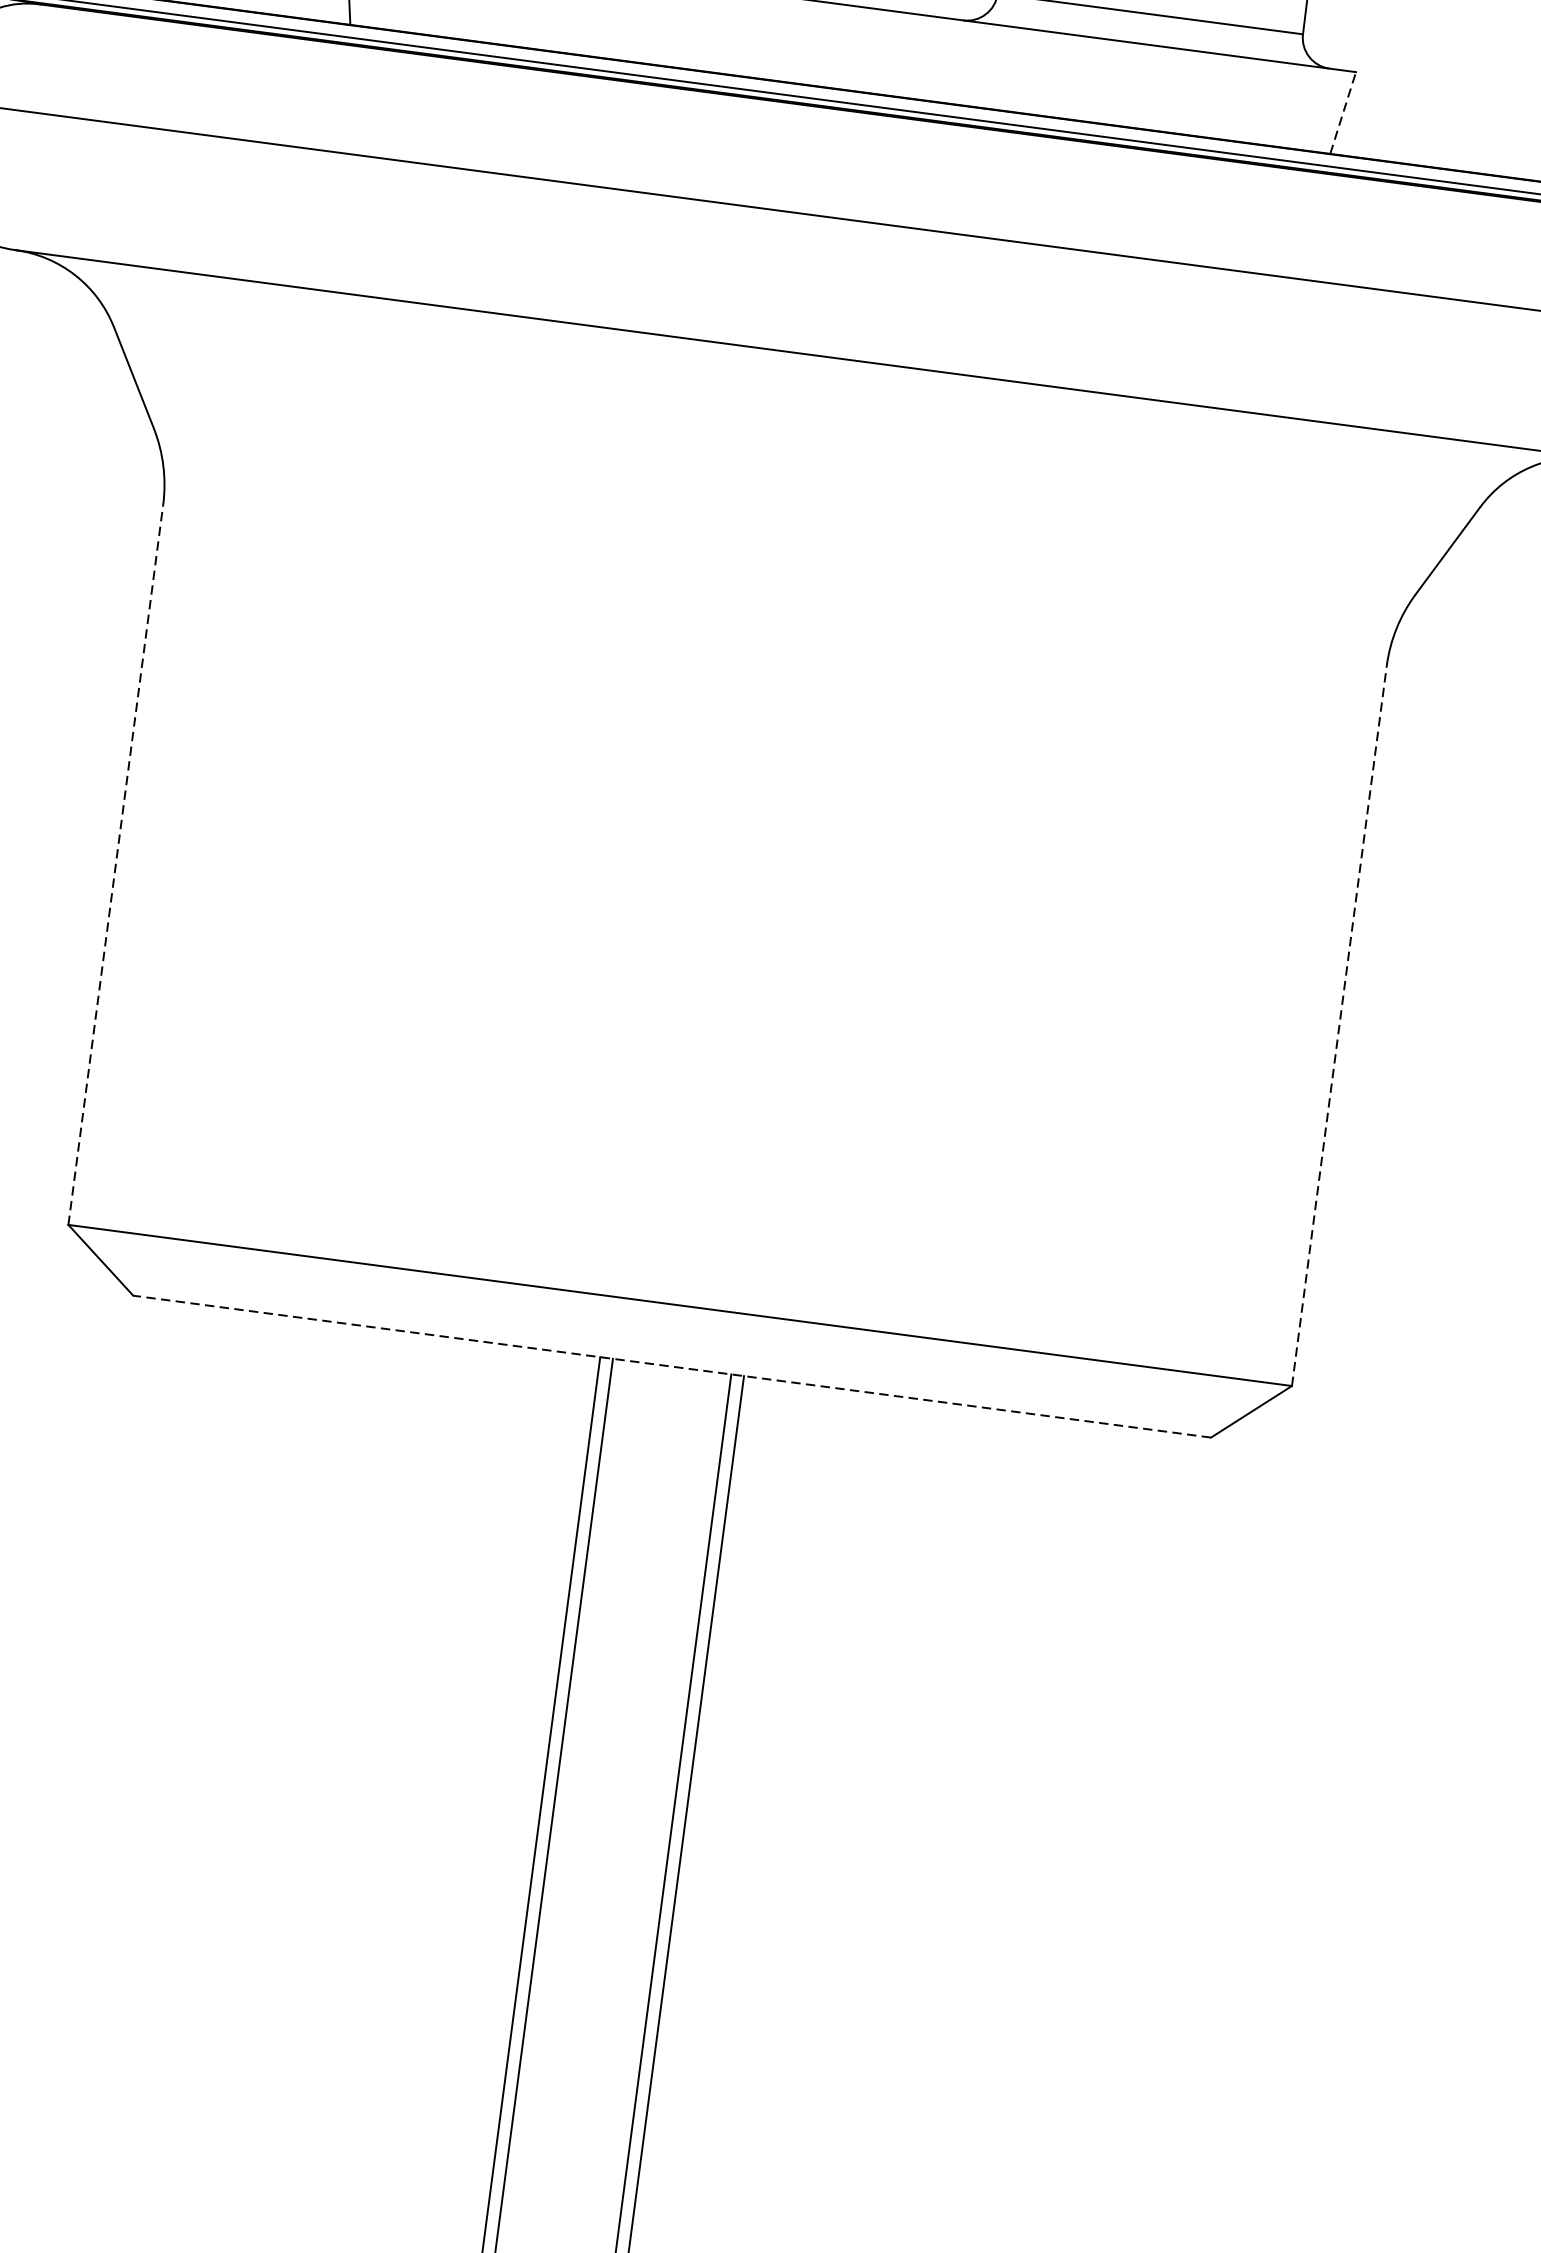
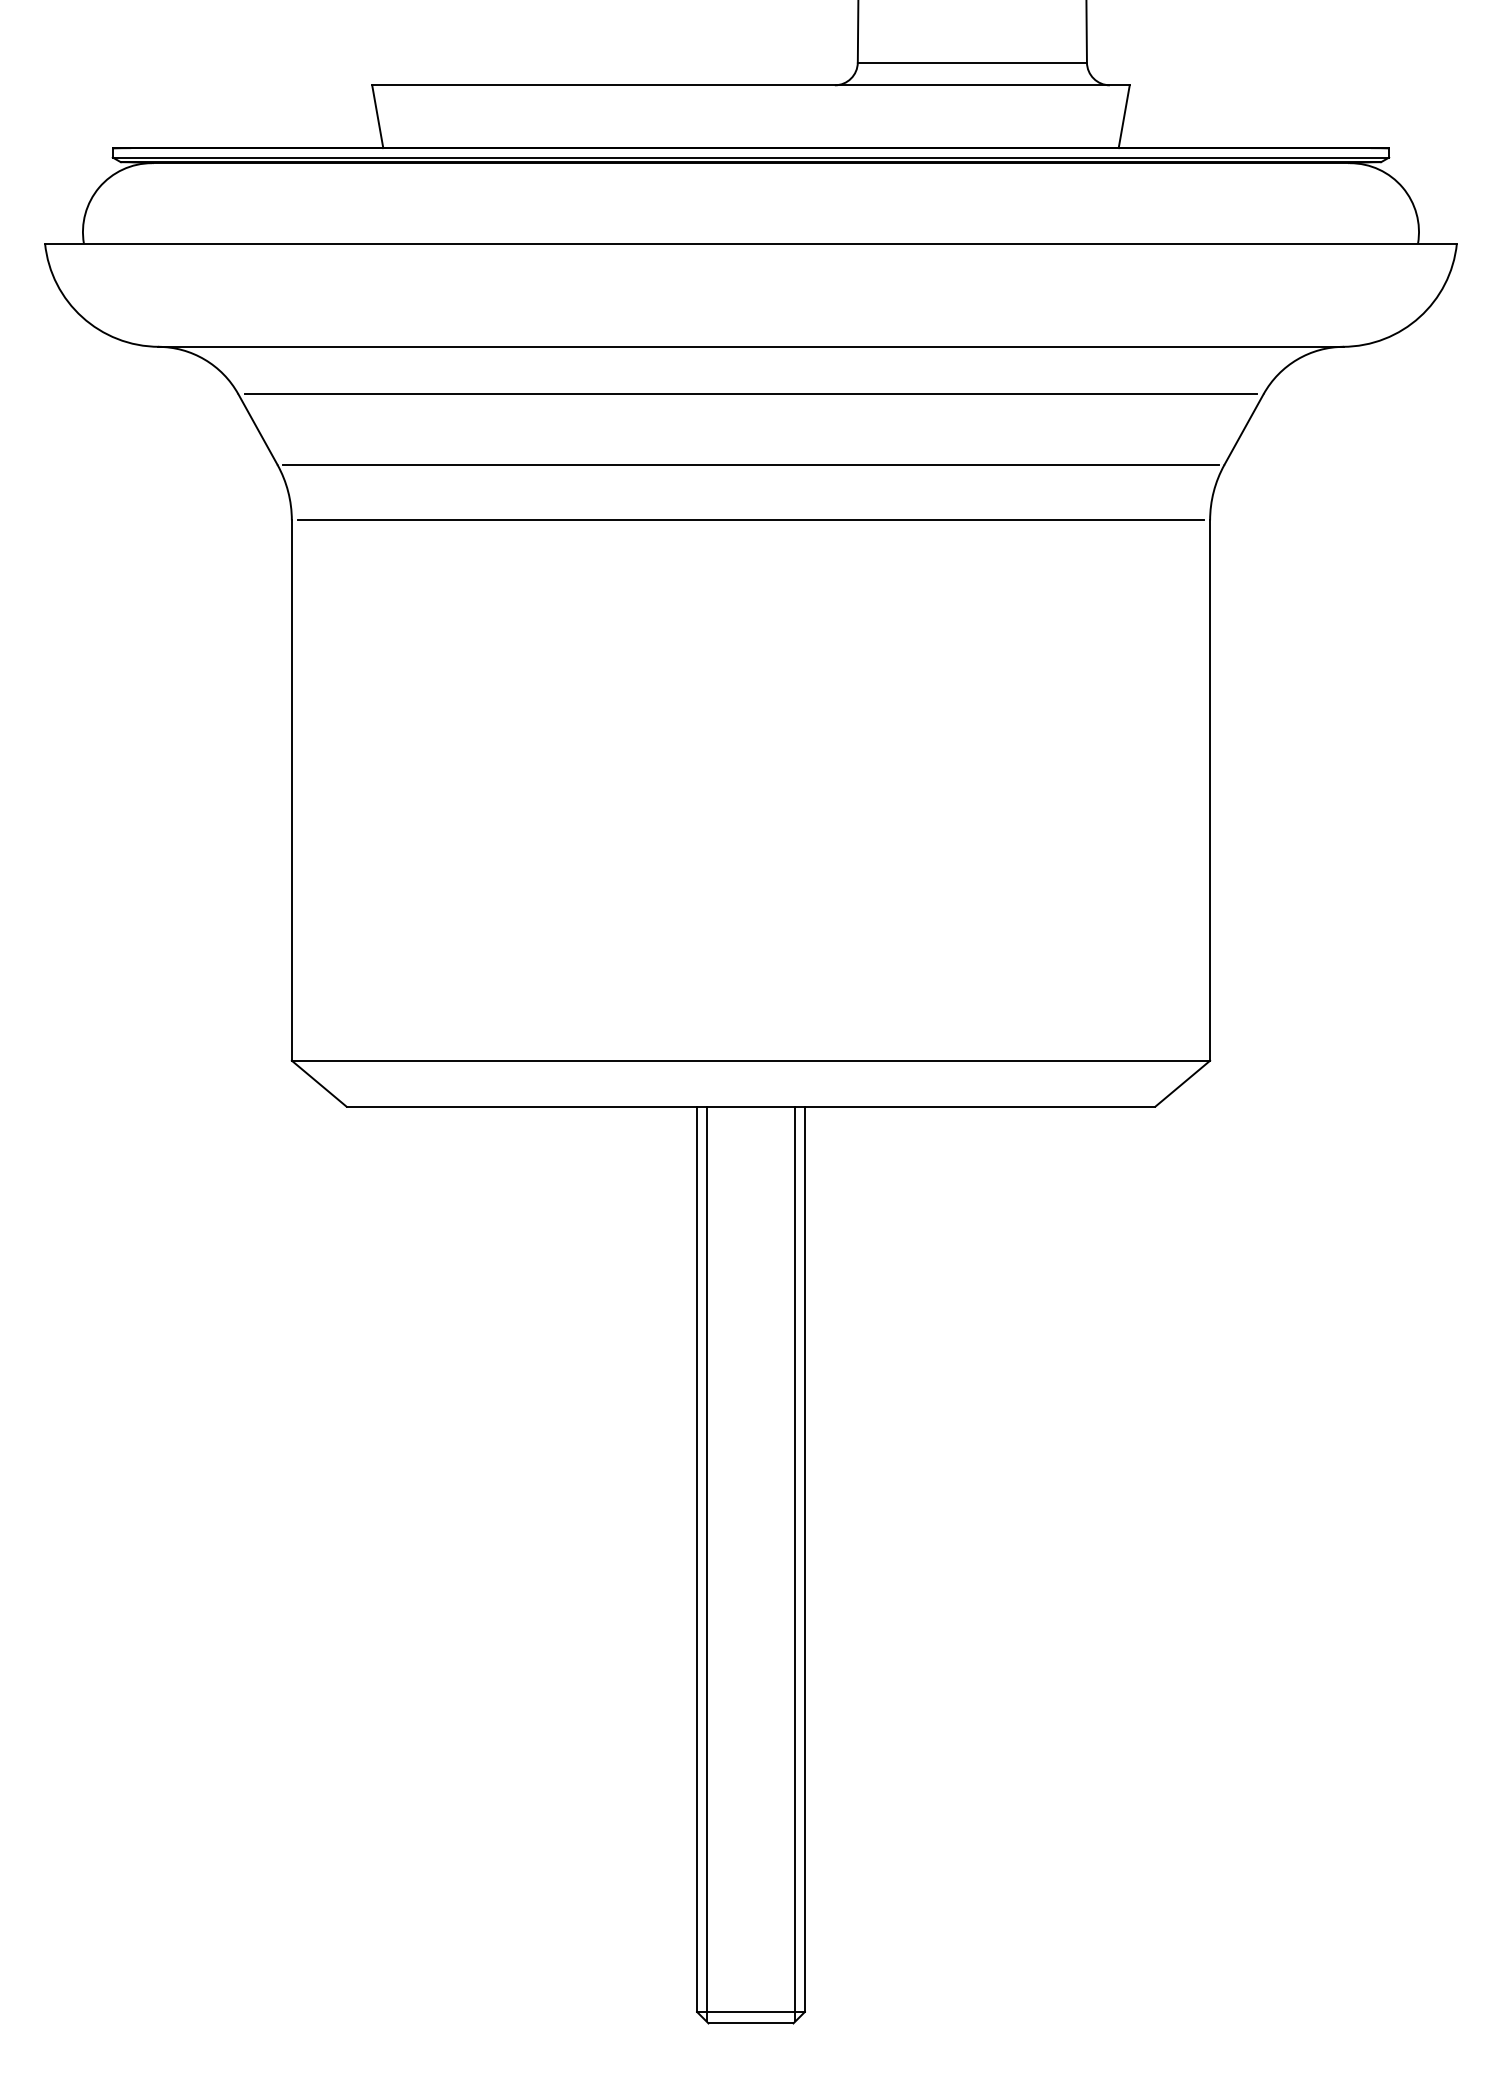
line: (1343, 112) -> (1124, 116), dashed -> solid
line: (796, 417) -> (750, 394), added
line: (784, 510) -> (750, 464), added
line: (774, 585) -> (750, 520), added
line: (115, 864) -> (291, 790), dashed -> solid
line: (1339, 1025) -> (1210, 790), dashed -> solid
line: (671, 1366) -> (750, 1106), dashed -> solid

